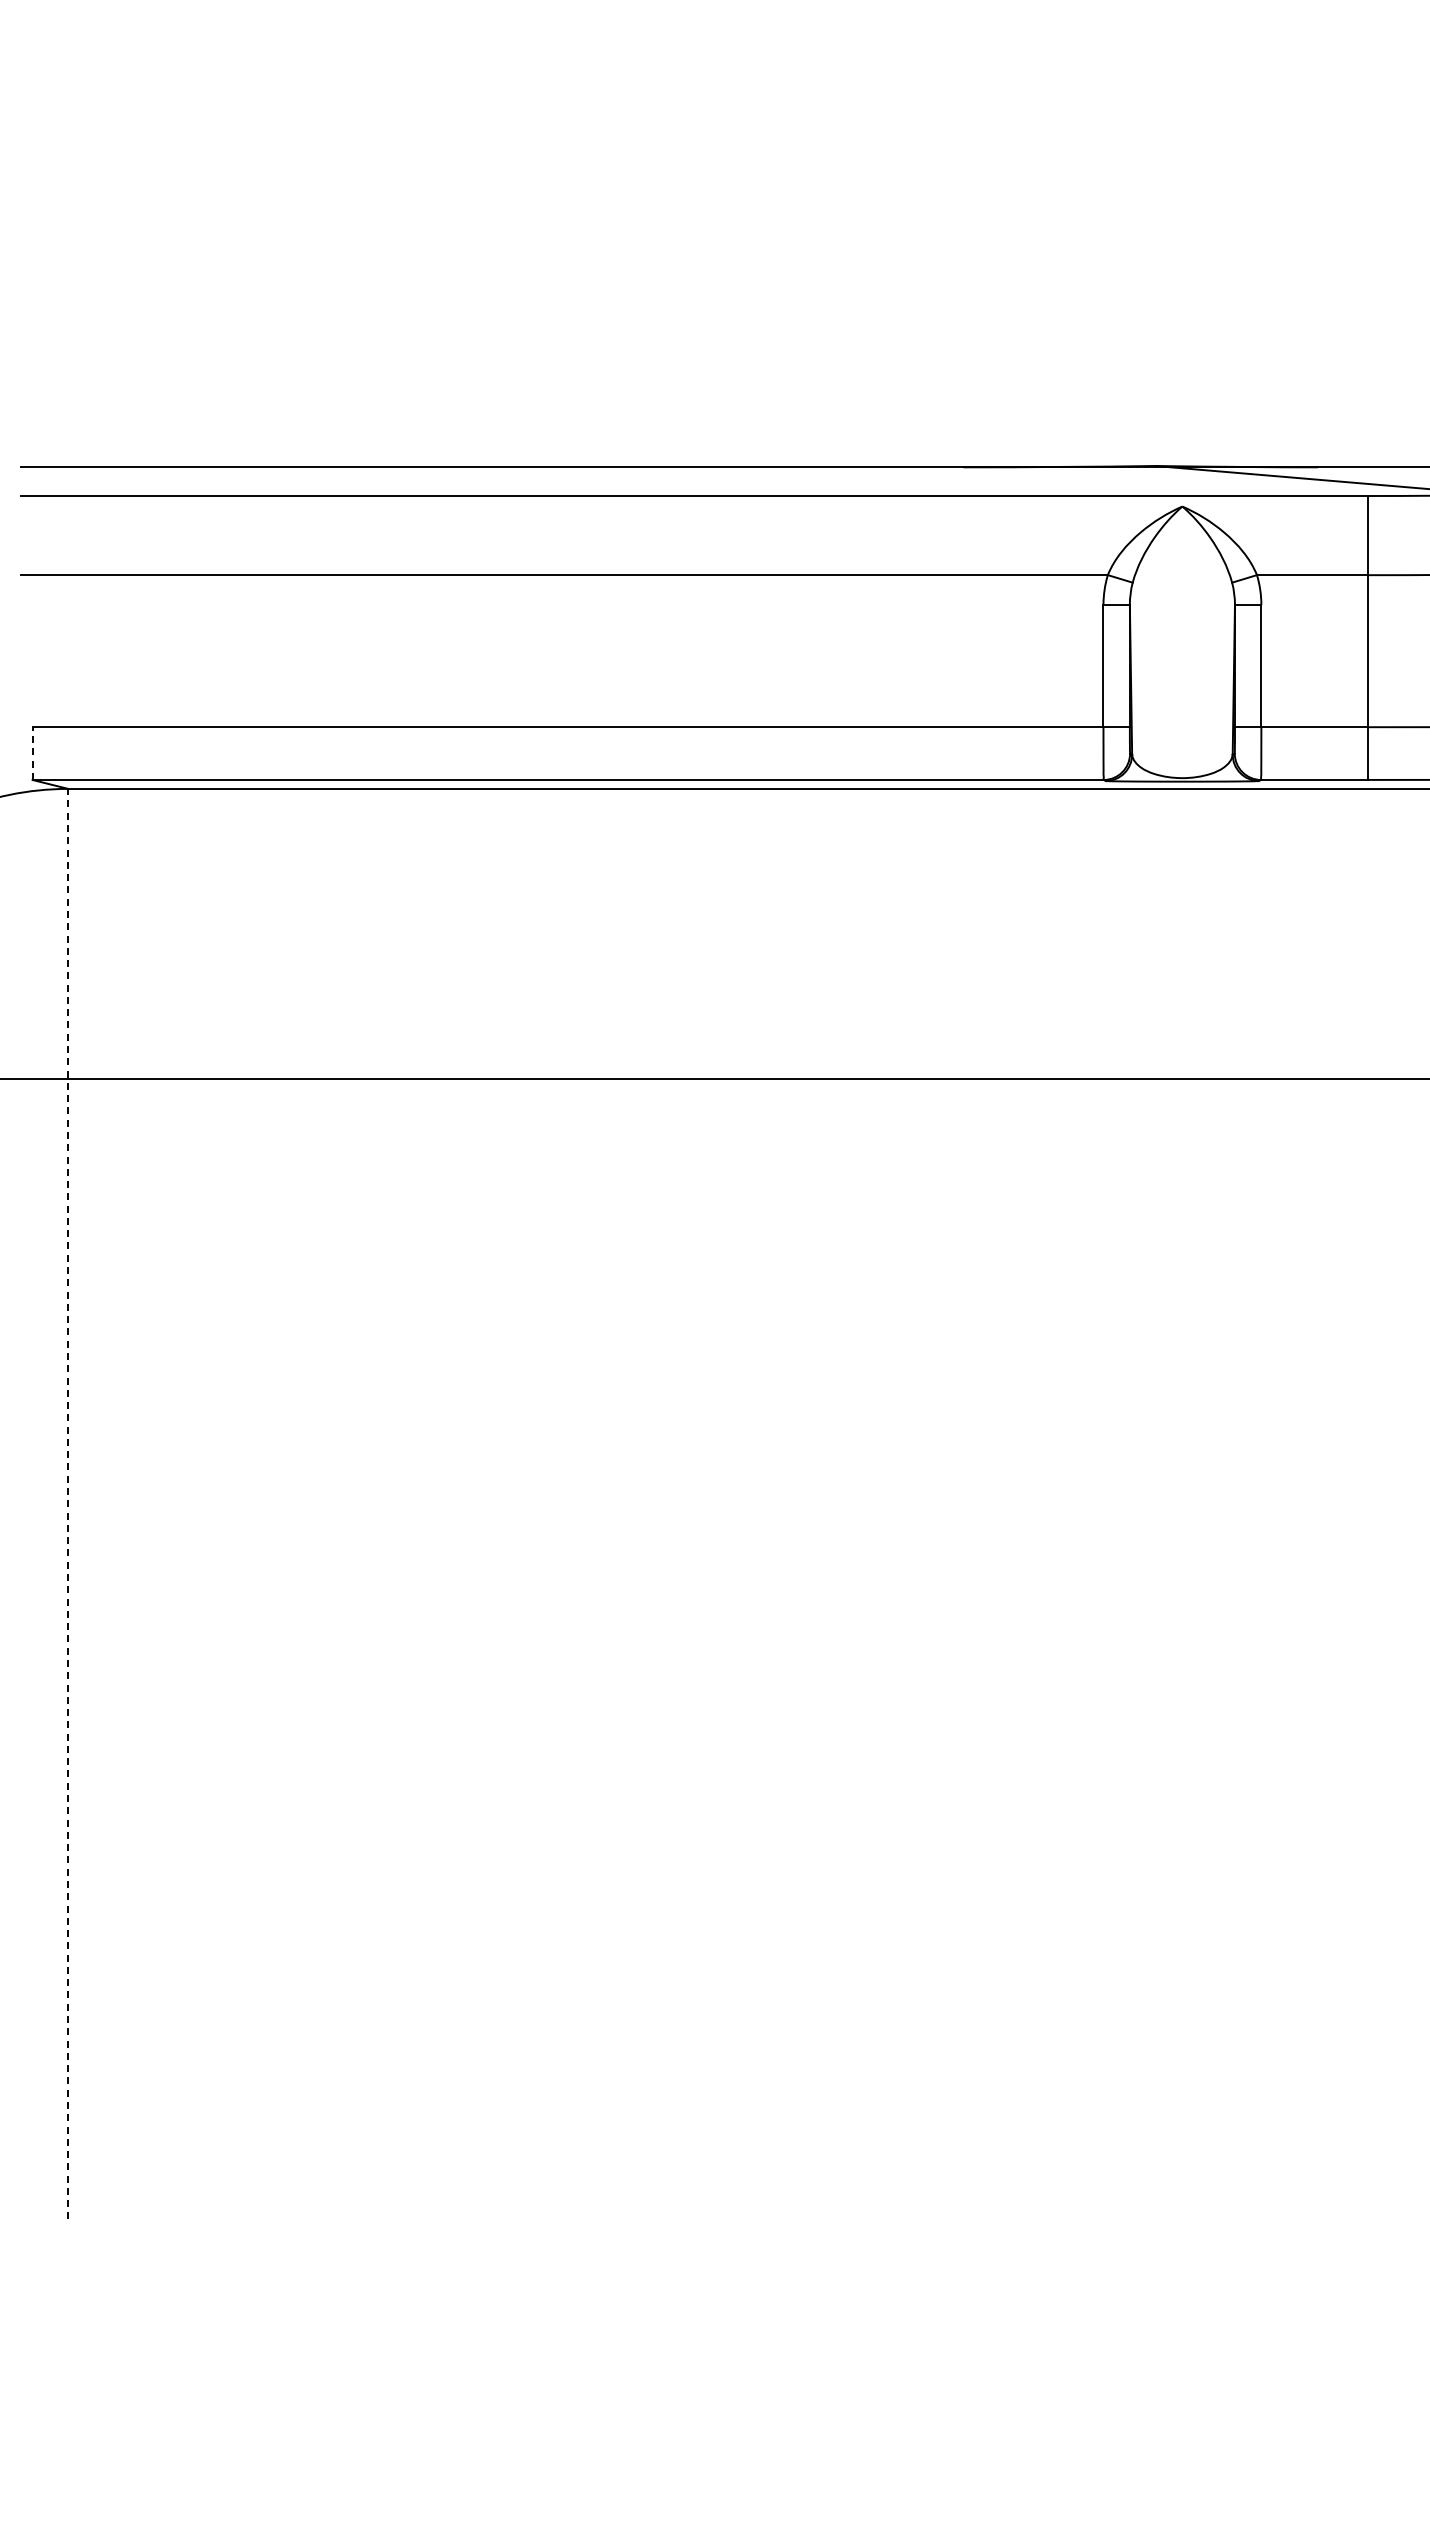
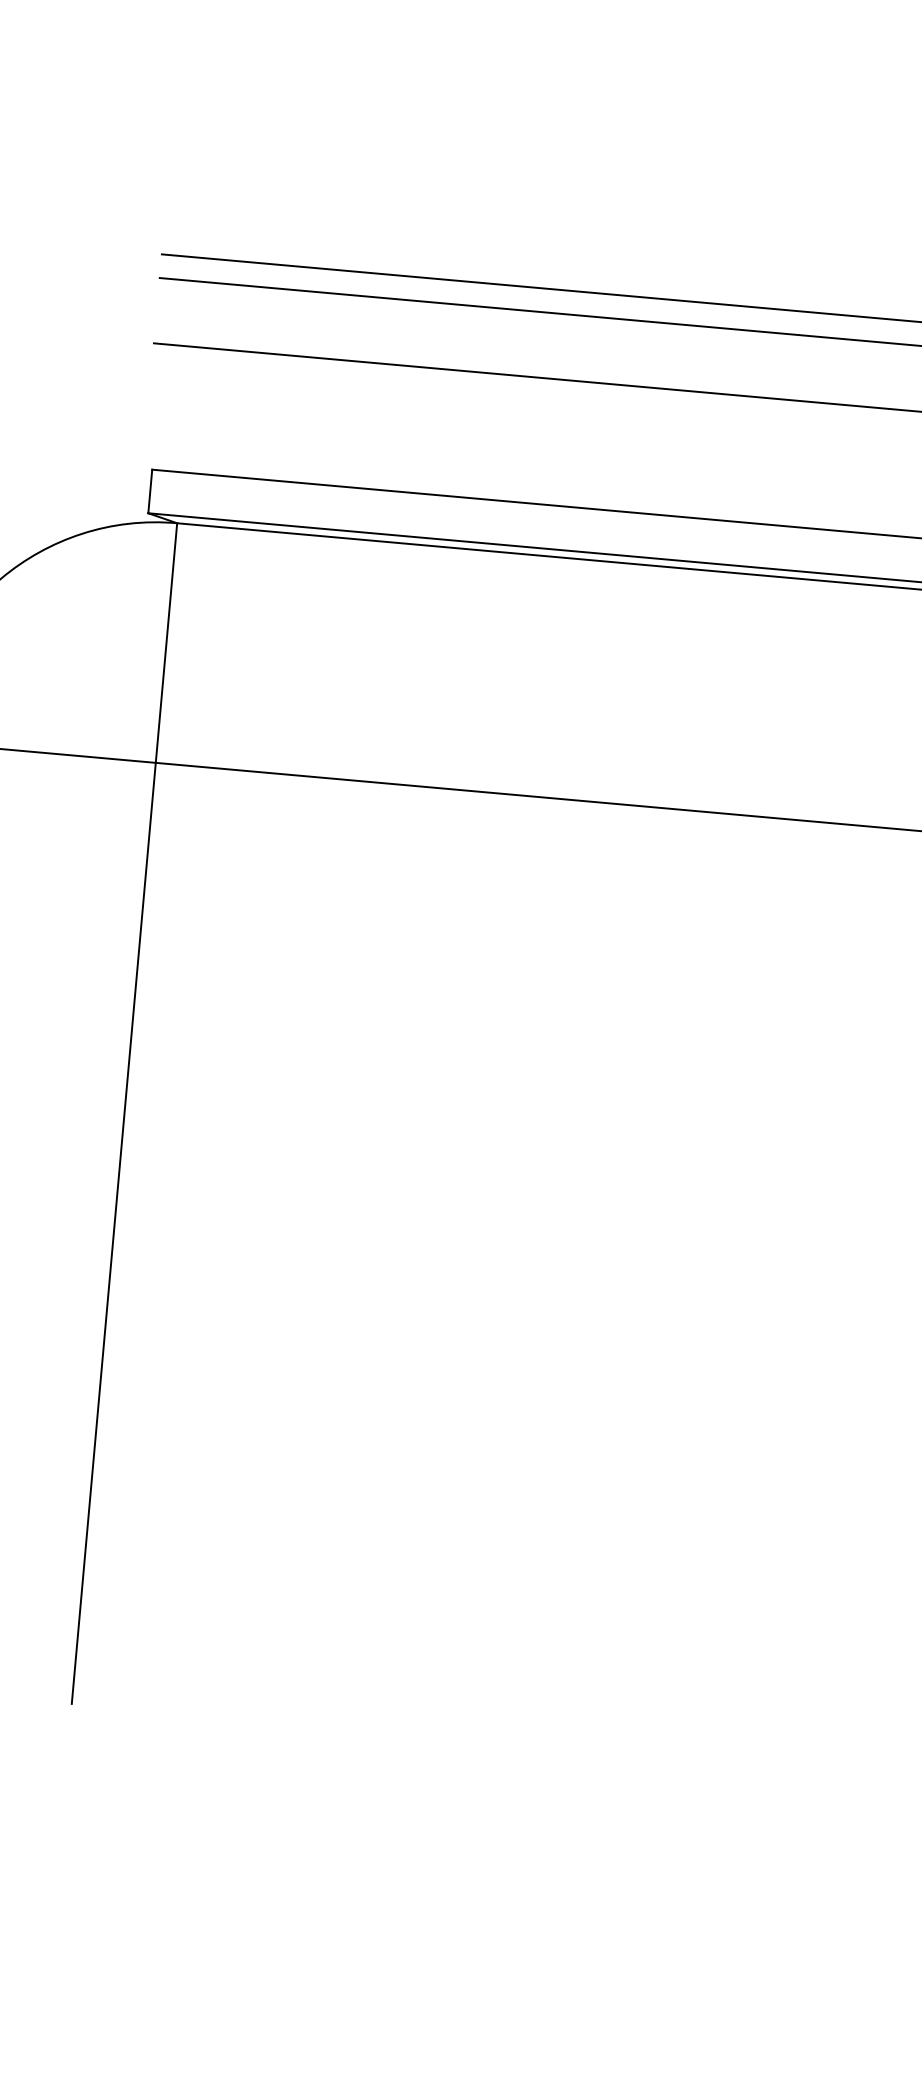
line: (32, 753) -> (150, 491), dashed -> solid
line: (68, 1503) -> (124, 1113), dashed -> solid

